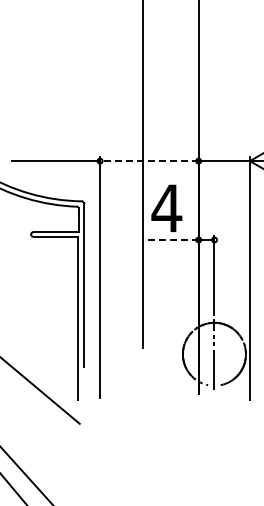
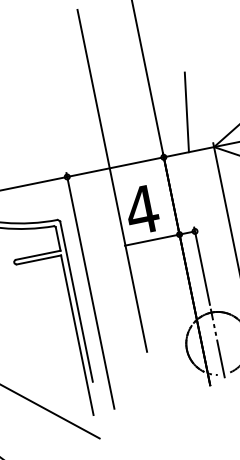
line: (230, 121) -> (187, 112), added
line: (148, 161) -> (114, 167), dashed -> solid
line: (170, 239) -> (151, 239), dashed -> solid

